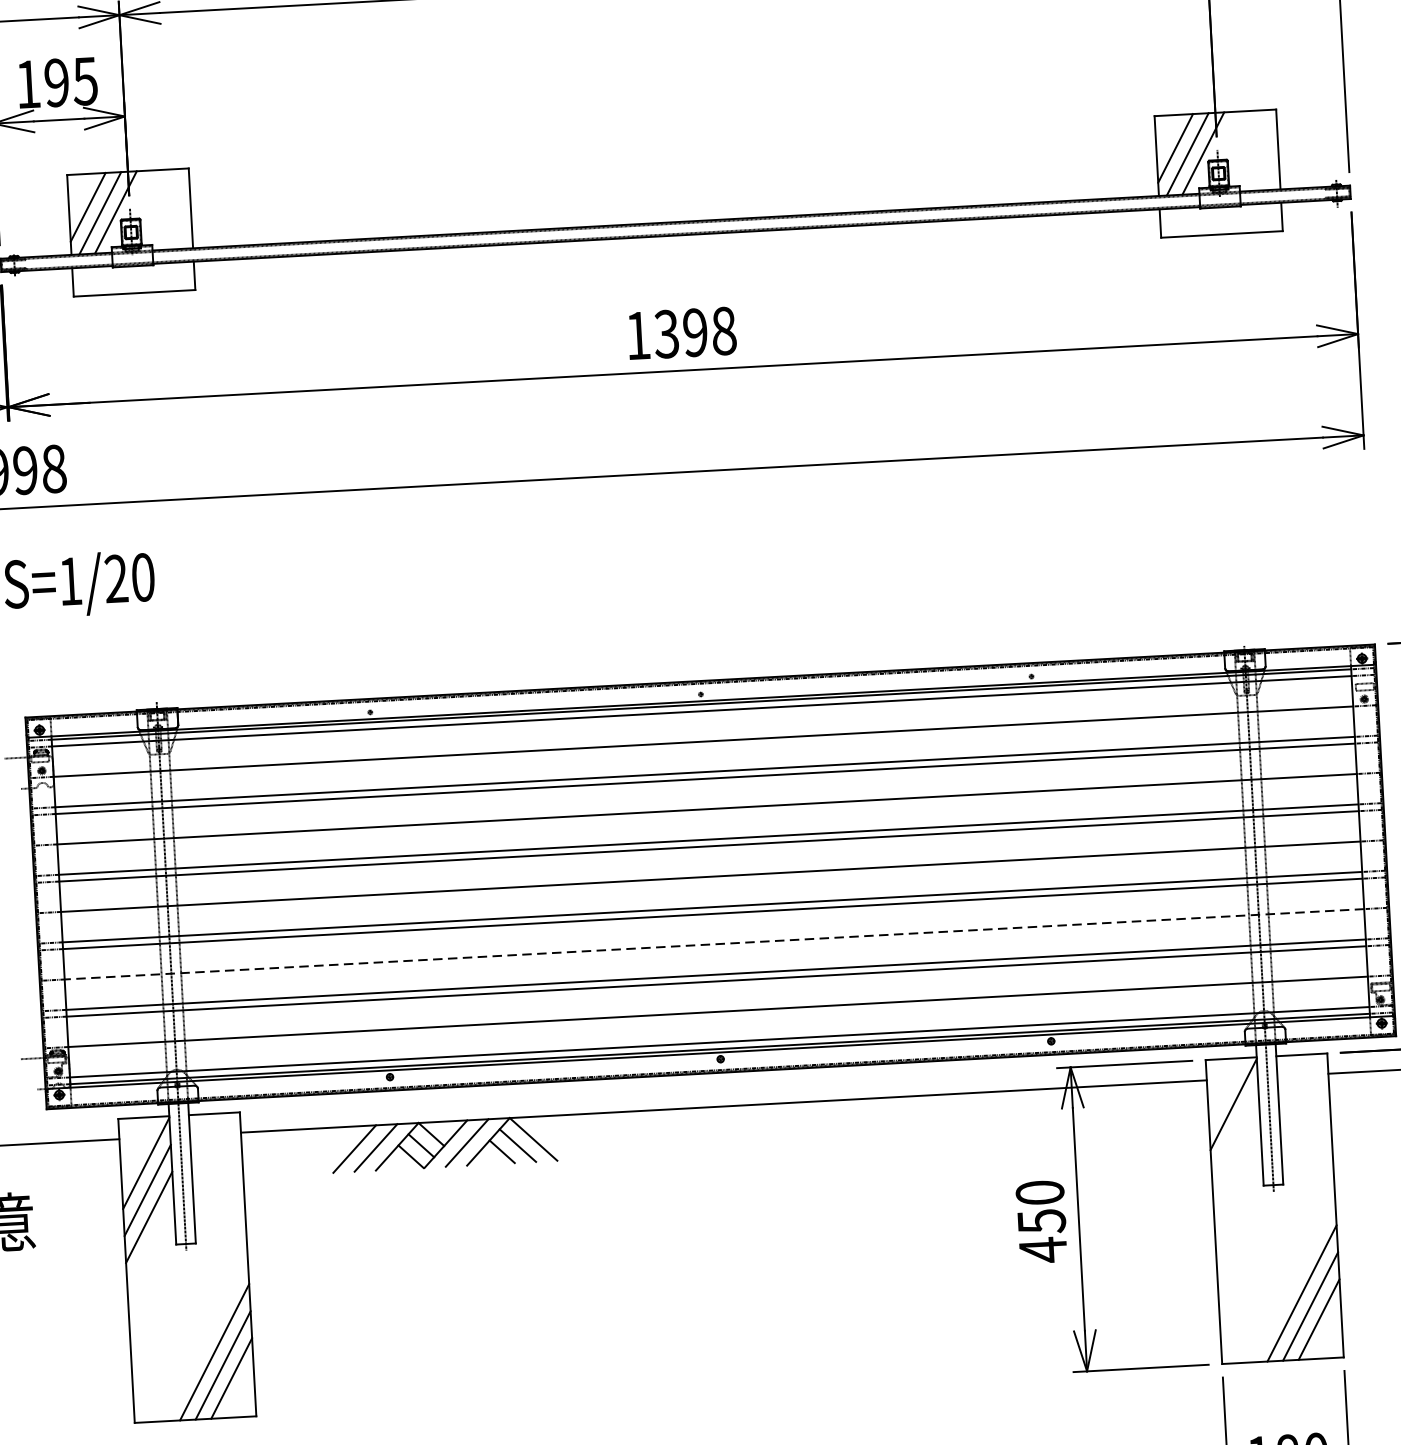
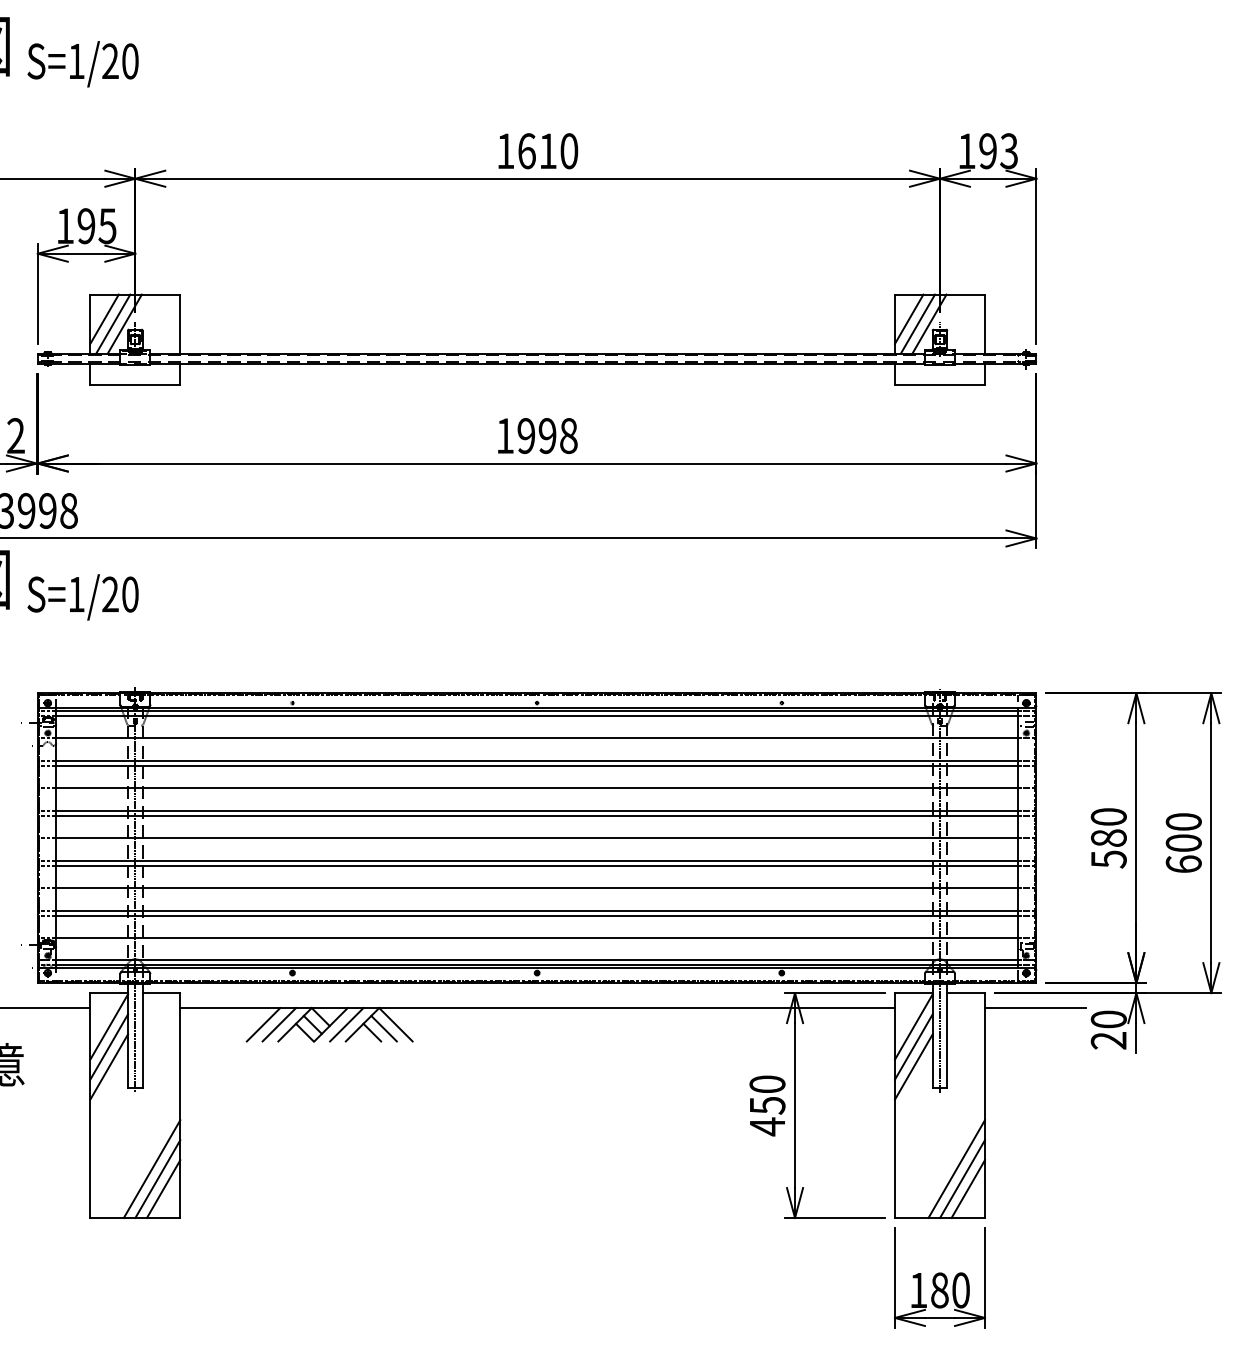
text: (665, 334) -> (525, 436), 1398 -> 1998
line: (714, 944) -> (537, 888), dashed -> solid
line: (1234, 1130) -> (913, 1046), added
line: (1236, 1157) -> (913, 1066), added

